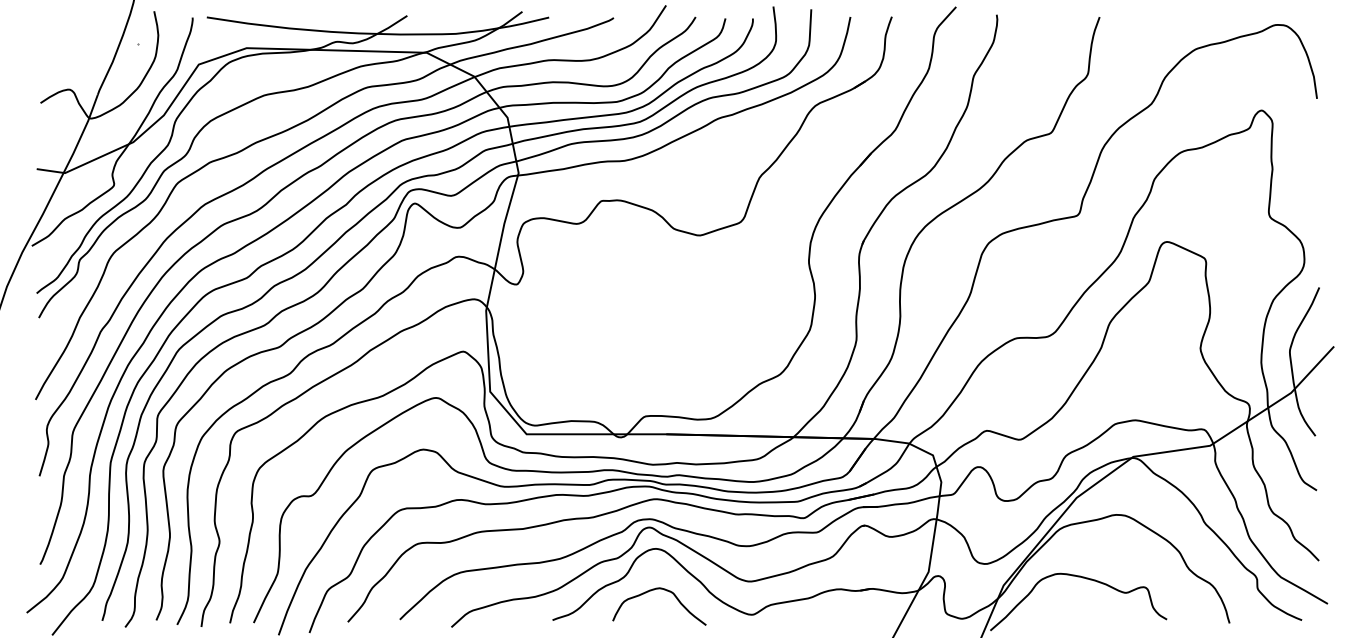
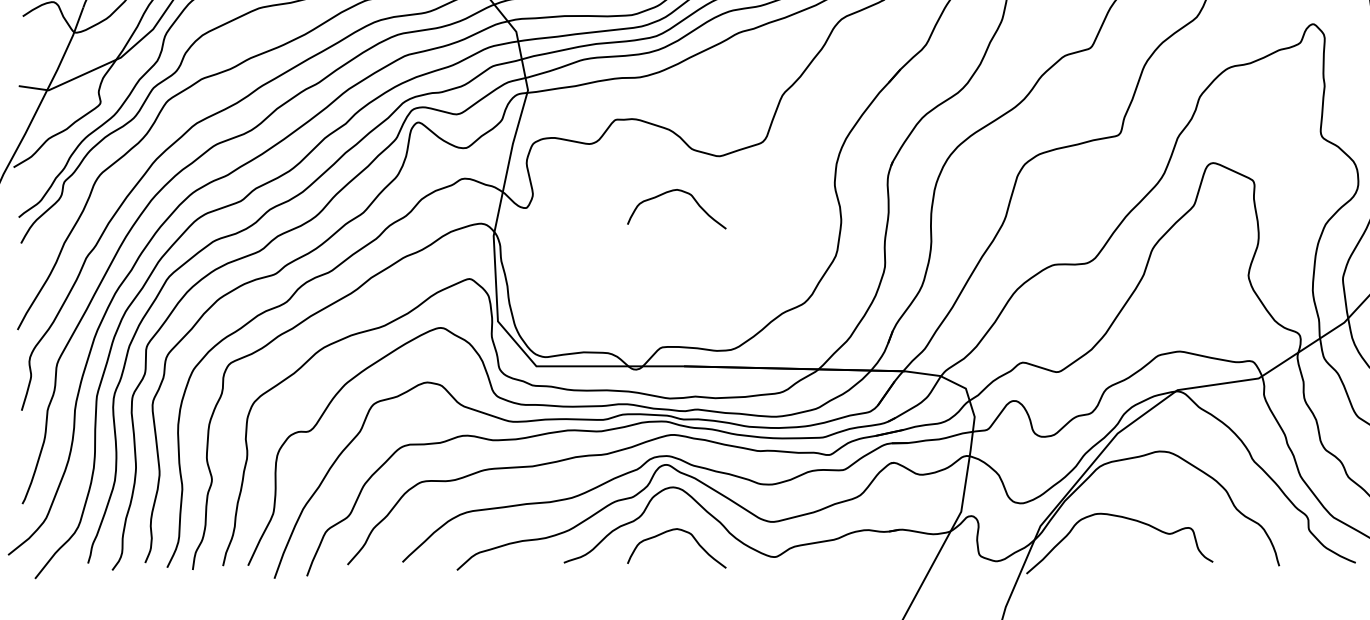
curve: (666, 270) -> (684, 193), added

